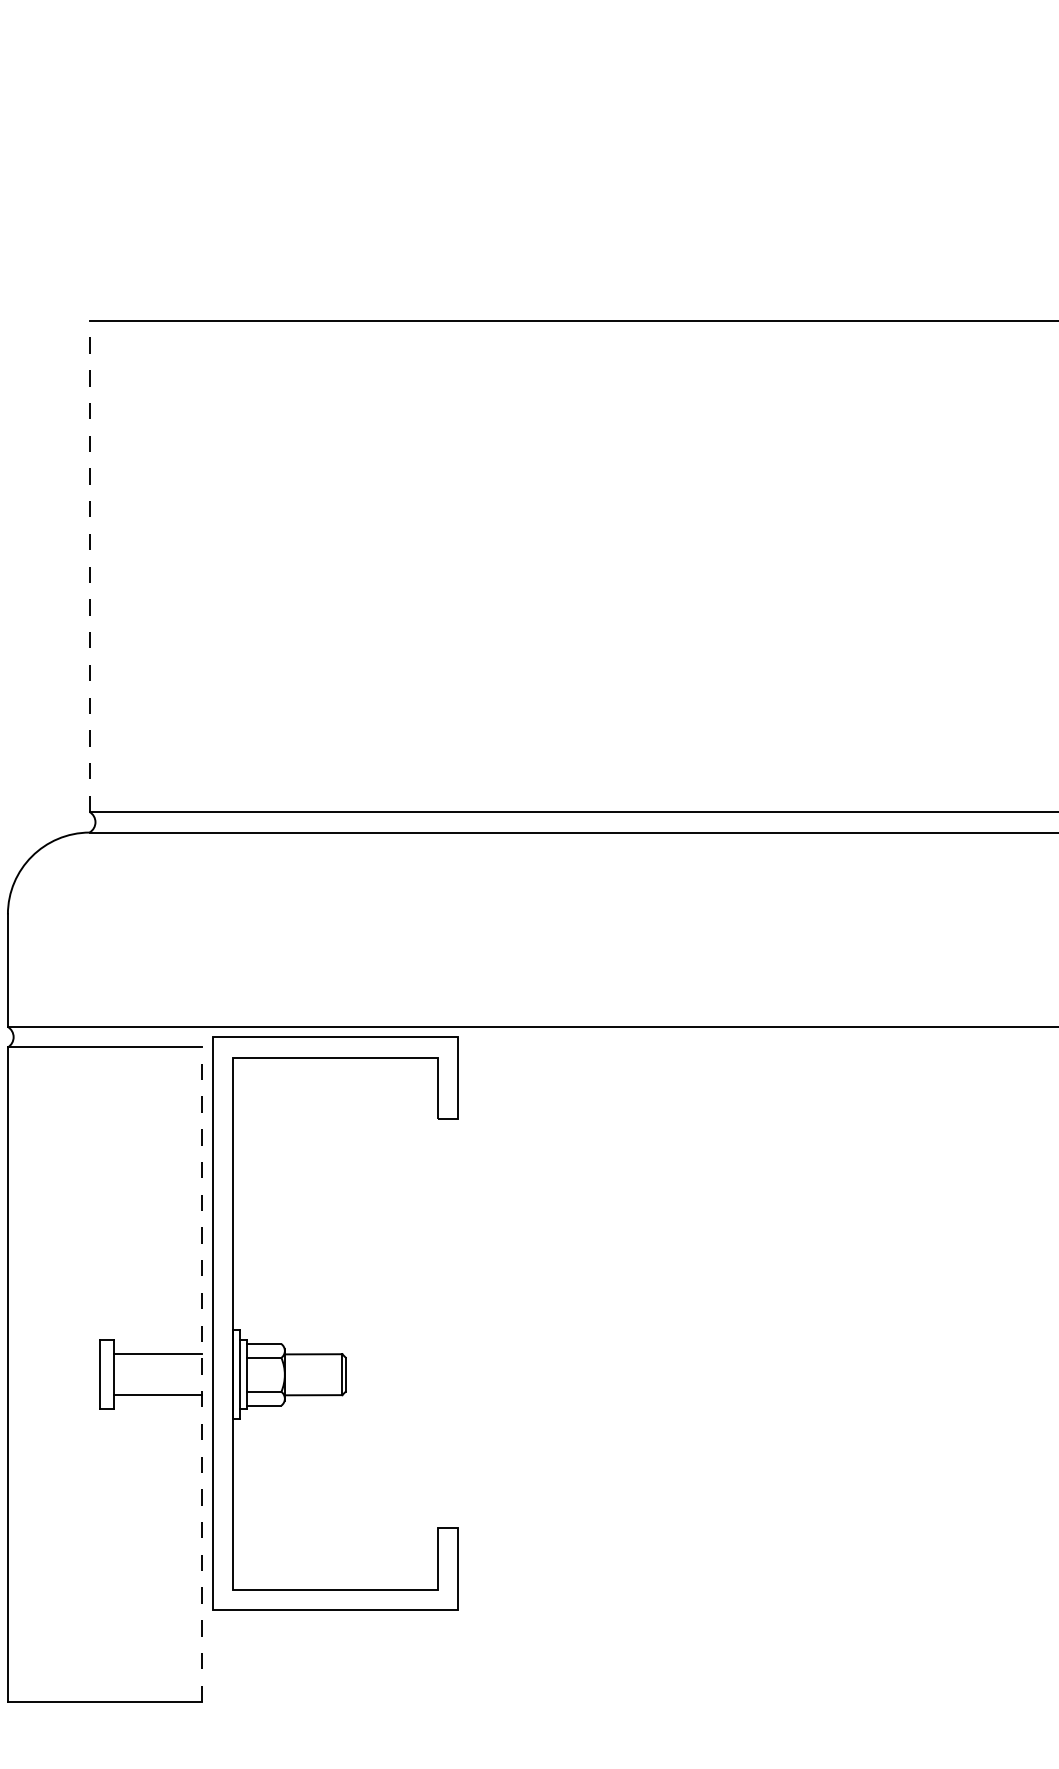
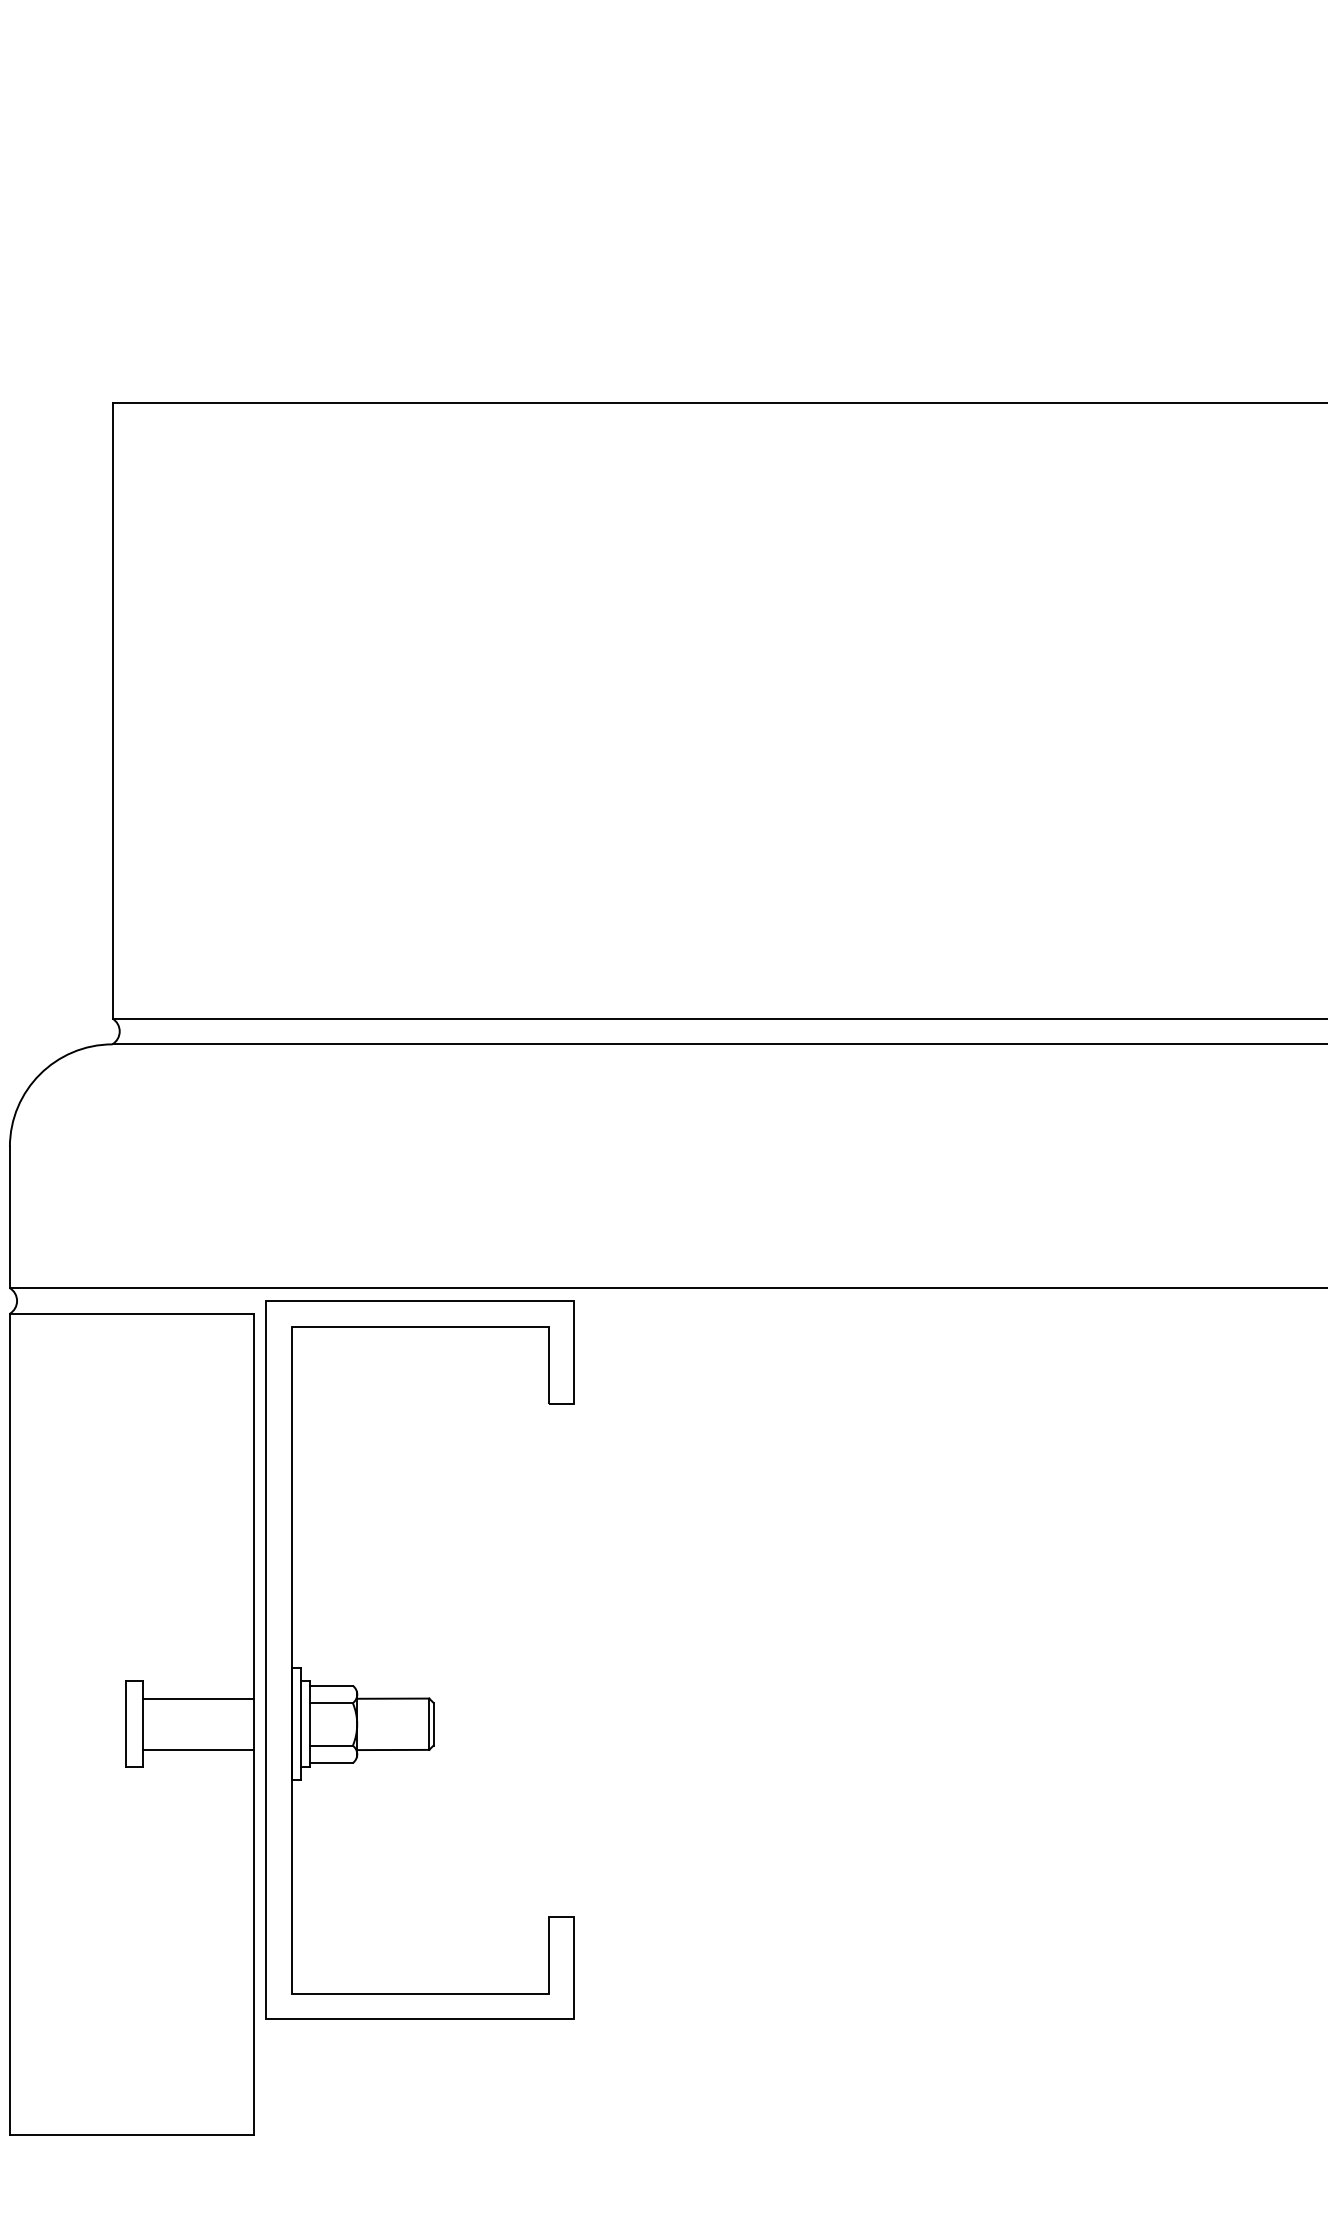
line: (89, 566) -> (112, 710), dashed -> solid
line: (202, 1374) -> (253, 1724), dashed -> solid

